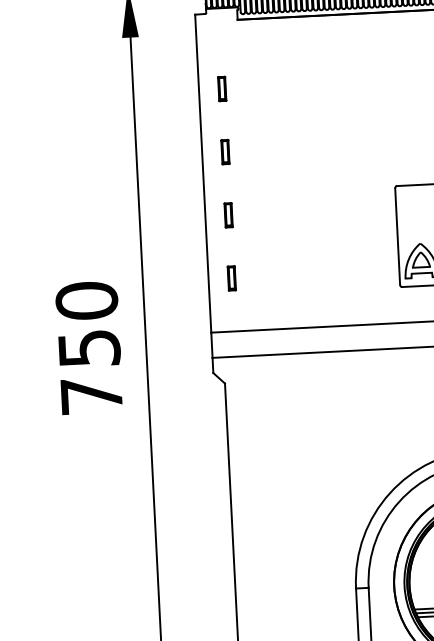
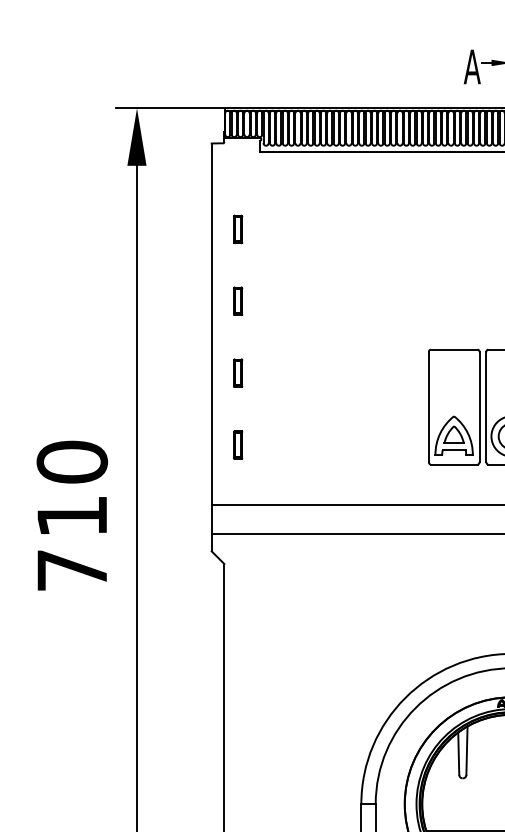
text: (89, 348) -> (72, 516), 750 -> 710

